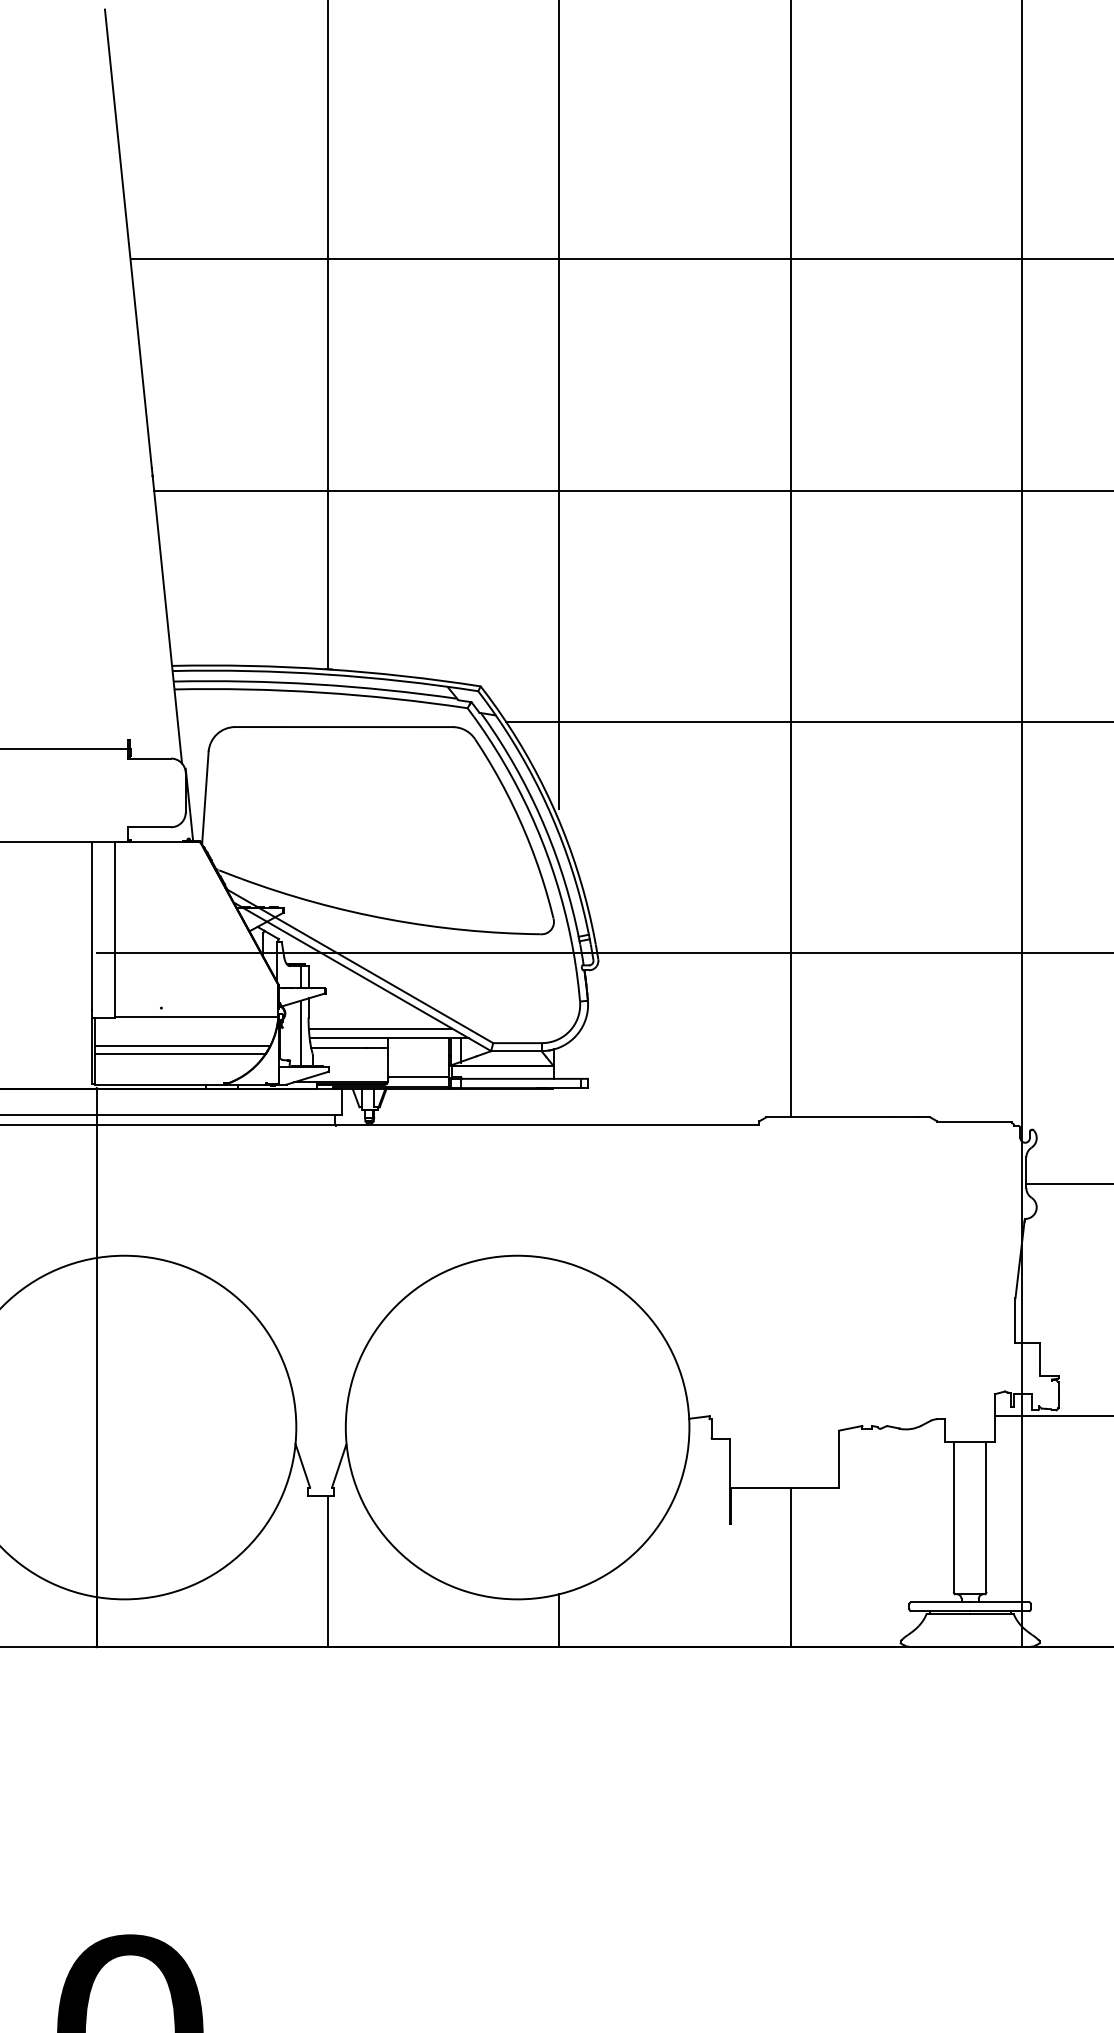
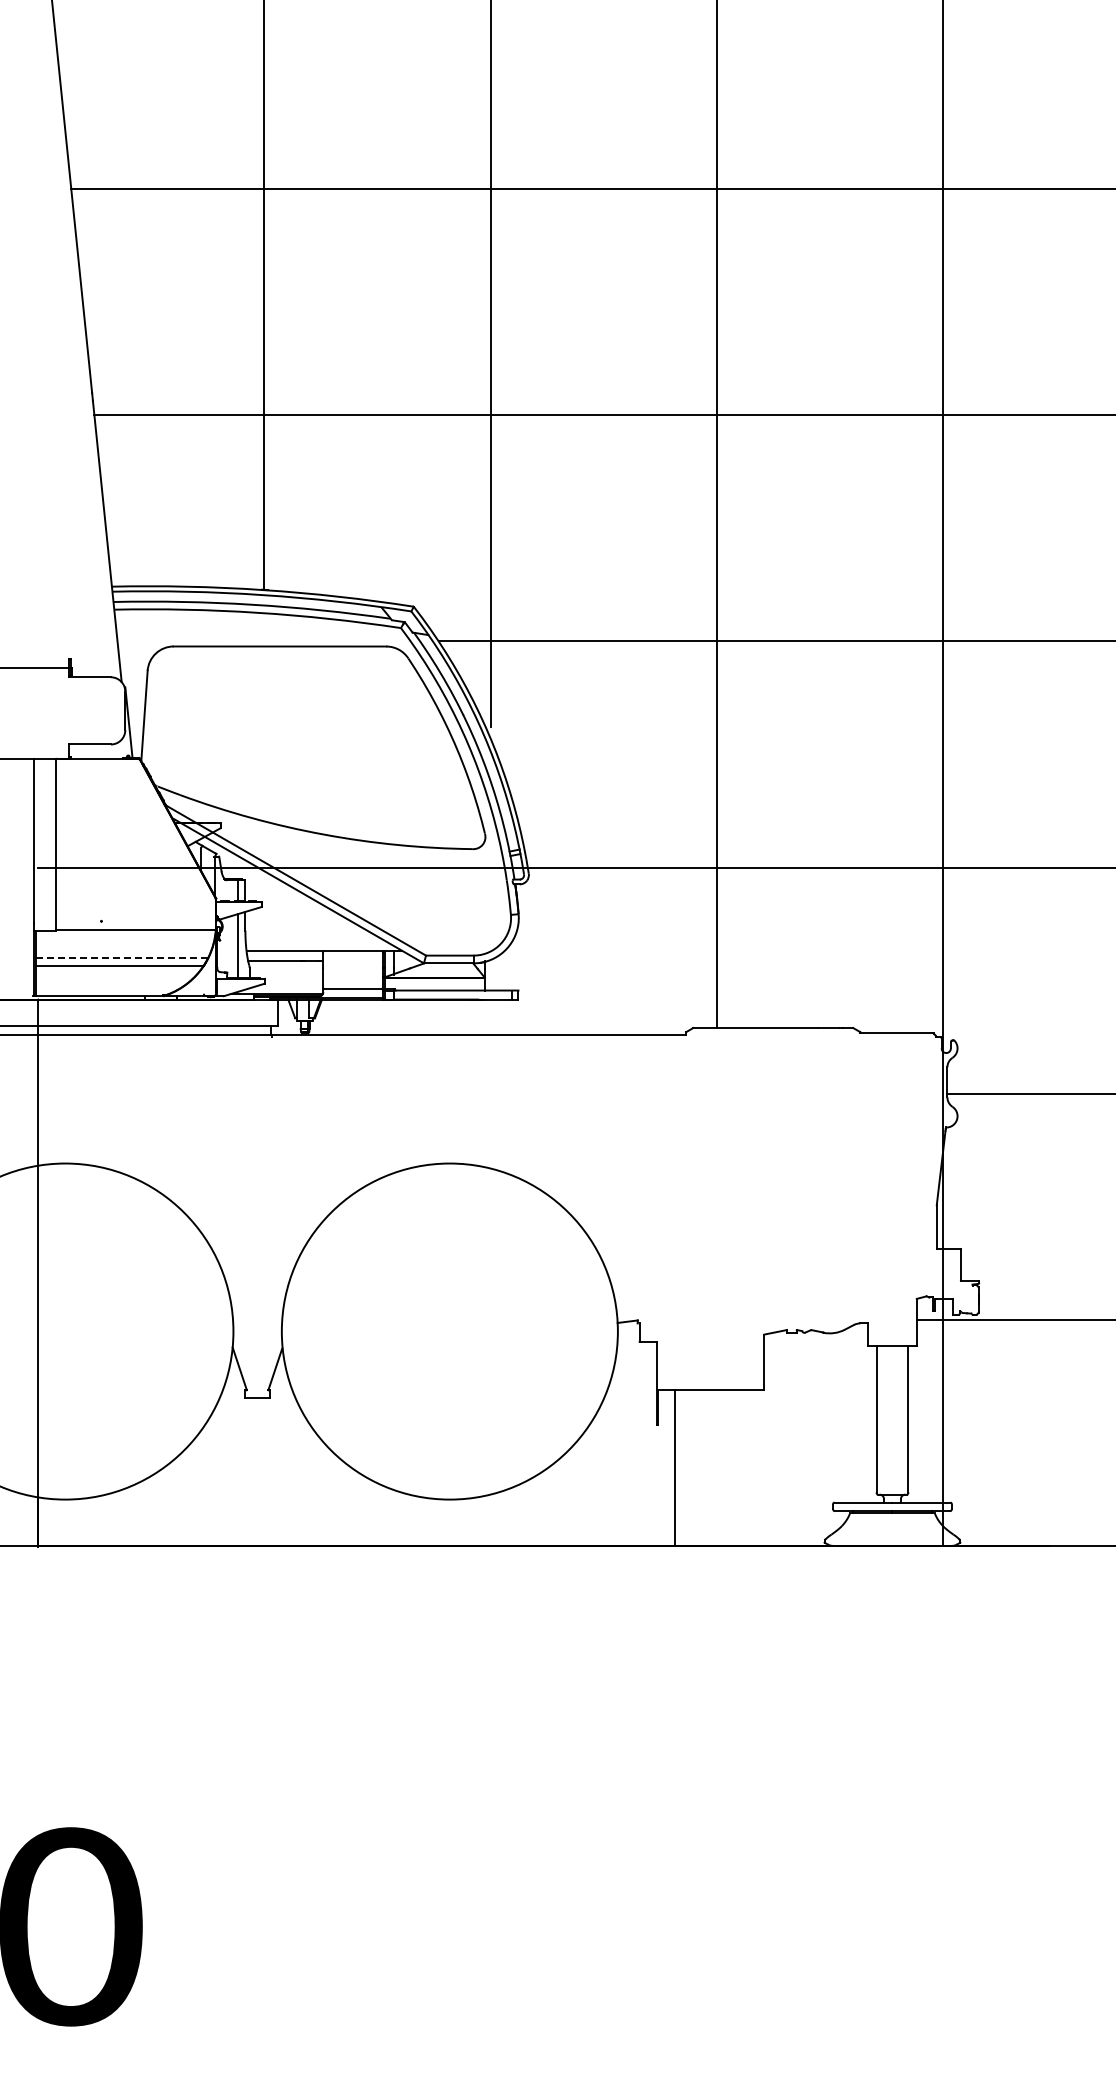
line: (380, 1028) -> (315, 941), removed
line: (182, 1045) -> (122, 957), solid -> dashed
line: (790, 1566) -> (674, 1467), moved
line: (328, 1570) -> (264, 1471), removed
line: (559, 1619) -> (490, 1519), removed

